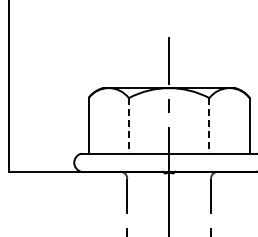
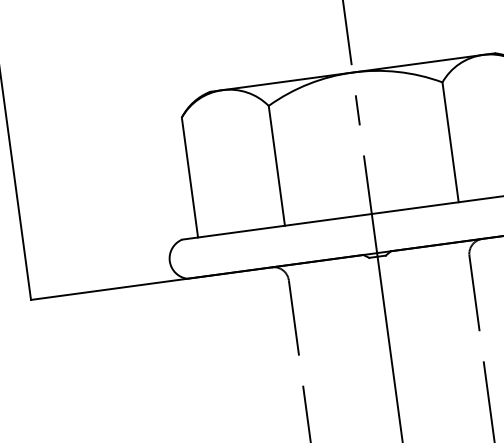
line: (128, 125) -> (275, 165), dashed -> solid
line: (209, 125) -> (450, 141), dashed -> solid

